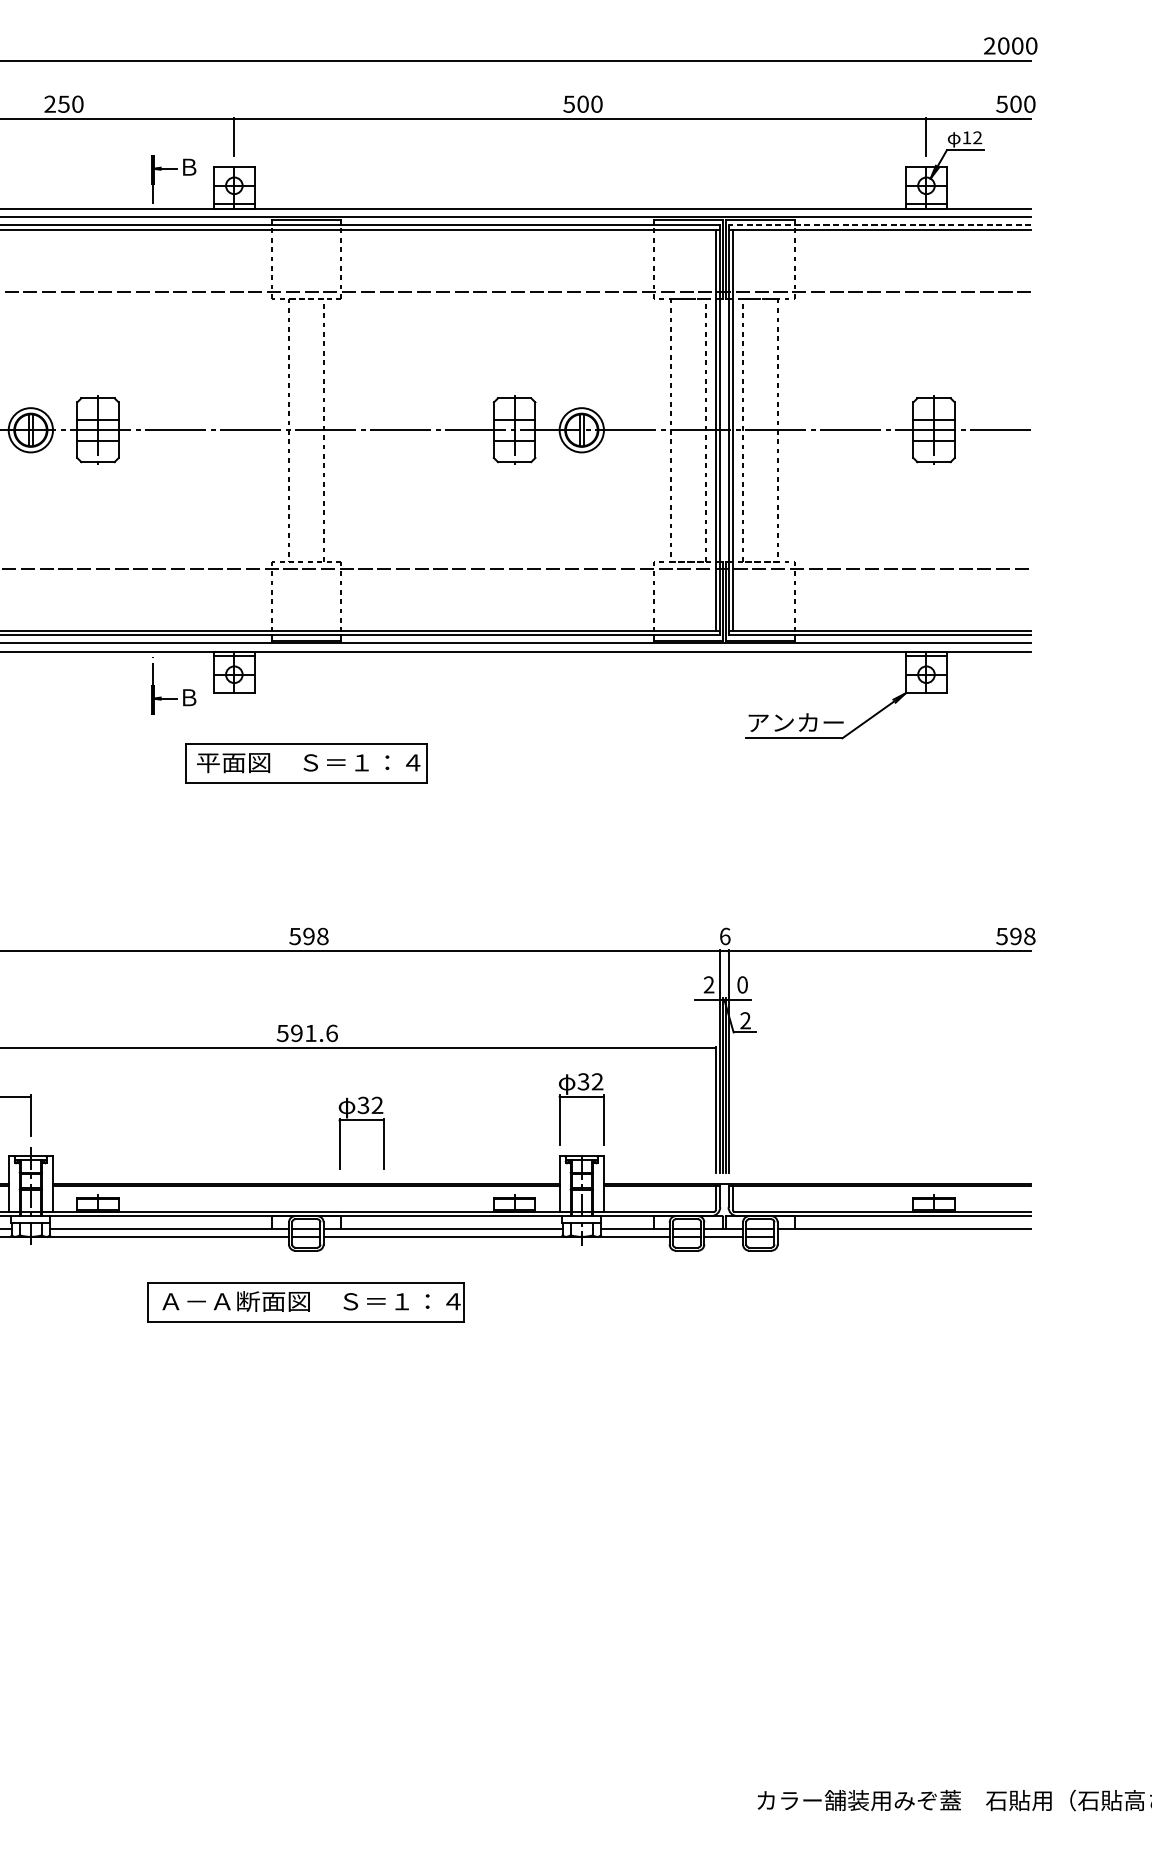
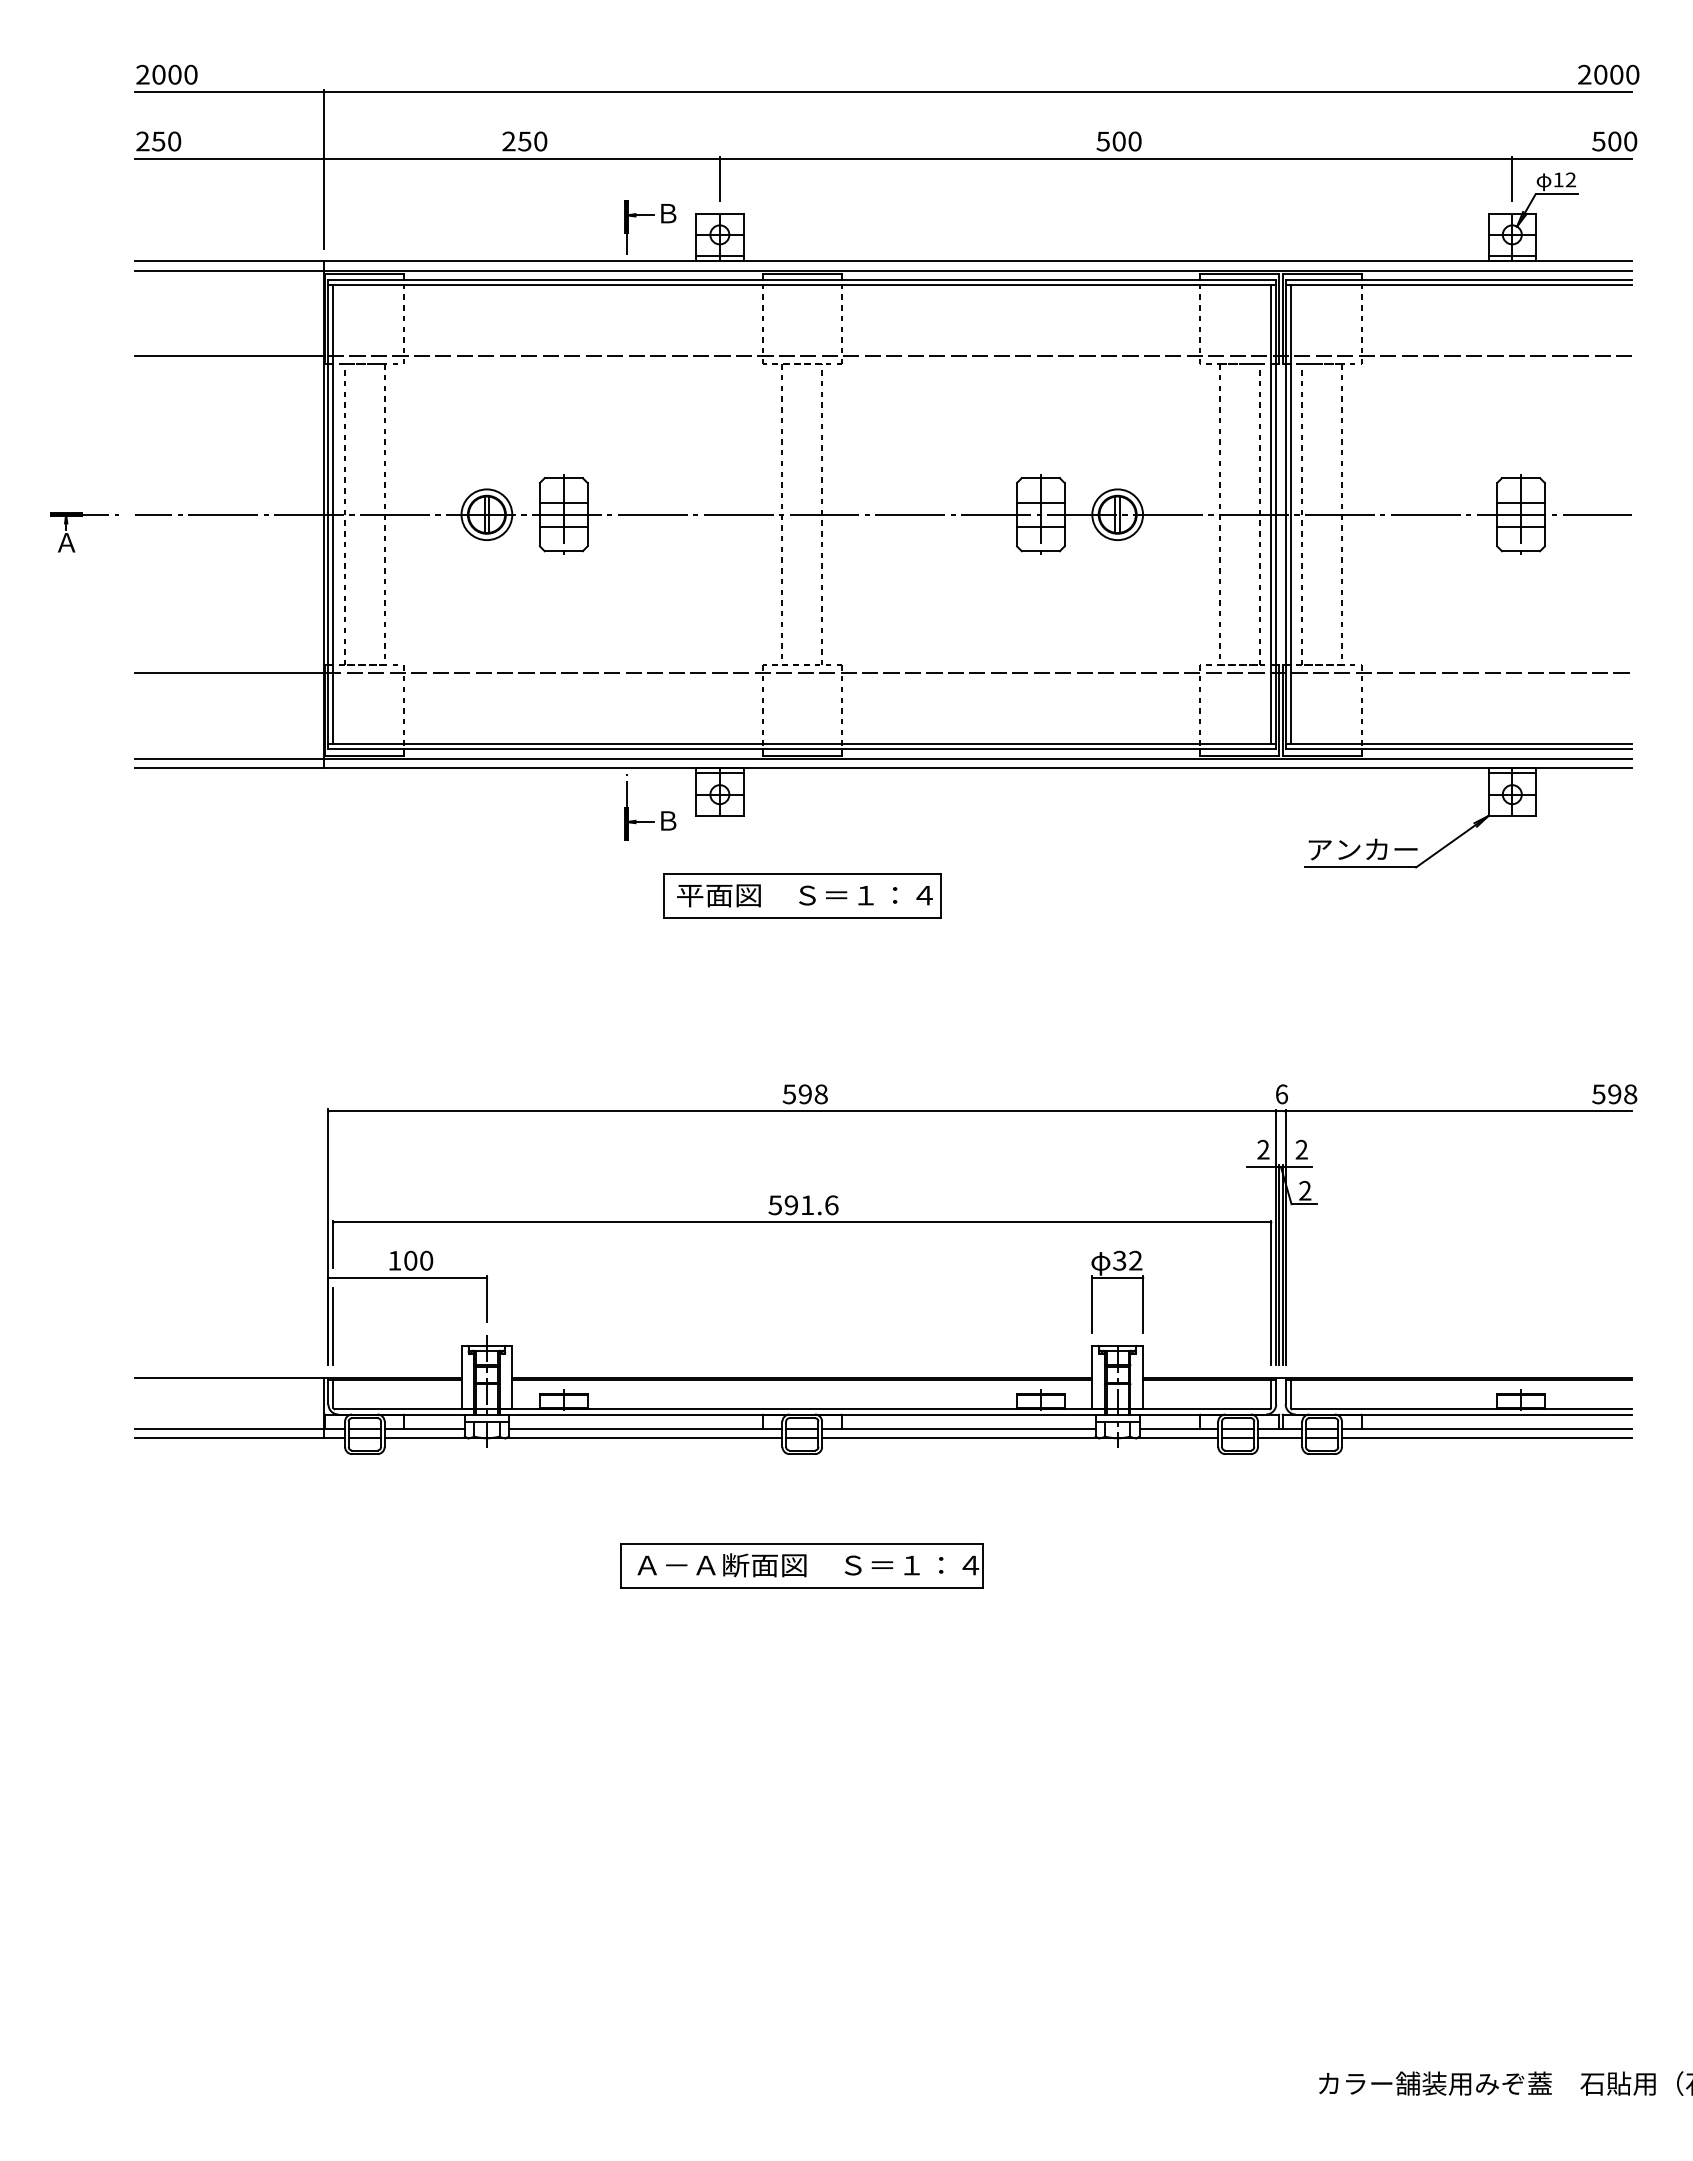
line: (879, 225) -> (1458, 280), dashed -> solid
text: (742, 984) -> (1301, 1149), 0 -> 2
part: (361, 1120) -> (865, 1305), removed
line: (903, 1237) -> (1486, 1438), added
part: (305, 1301) -> (801, 1565), moved

